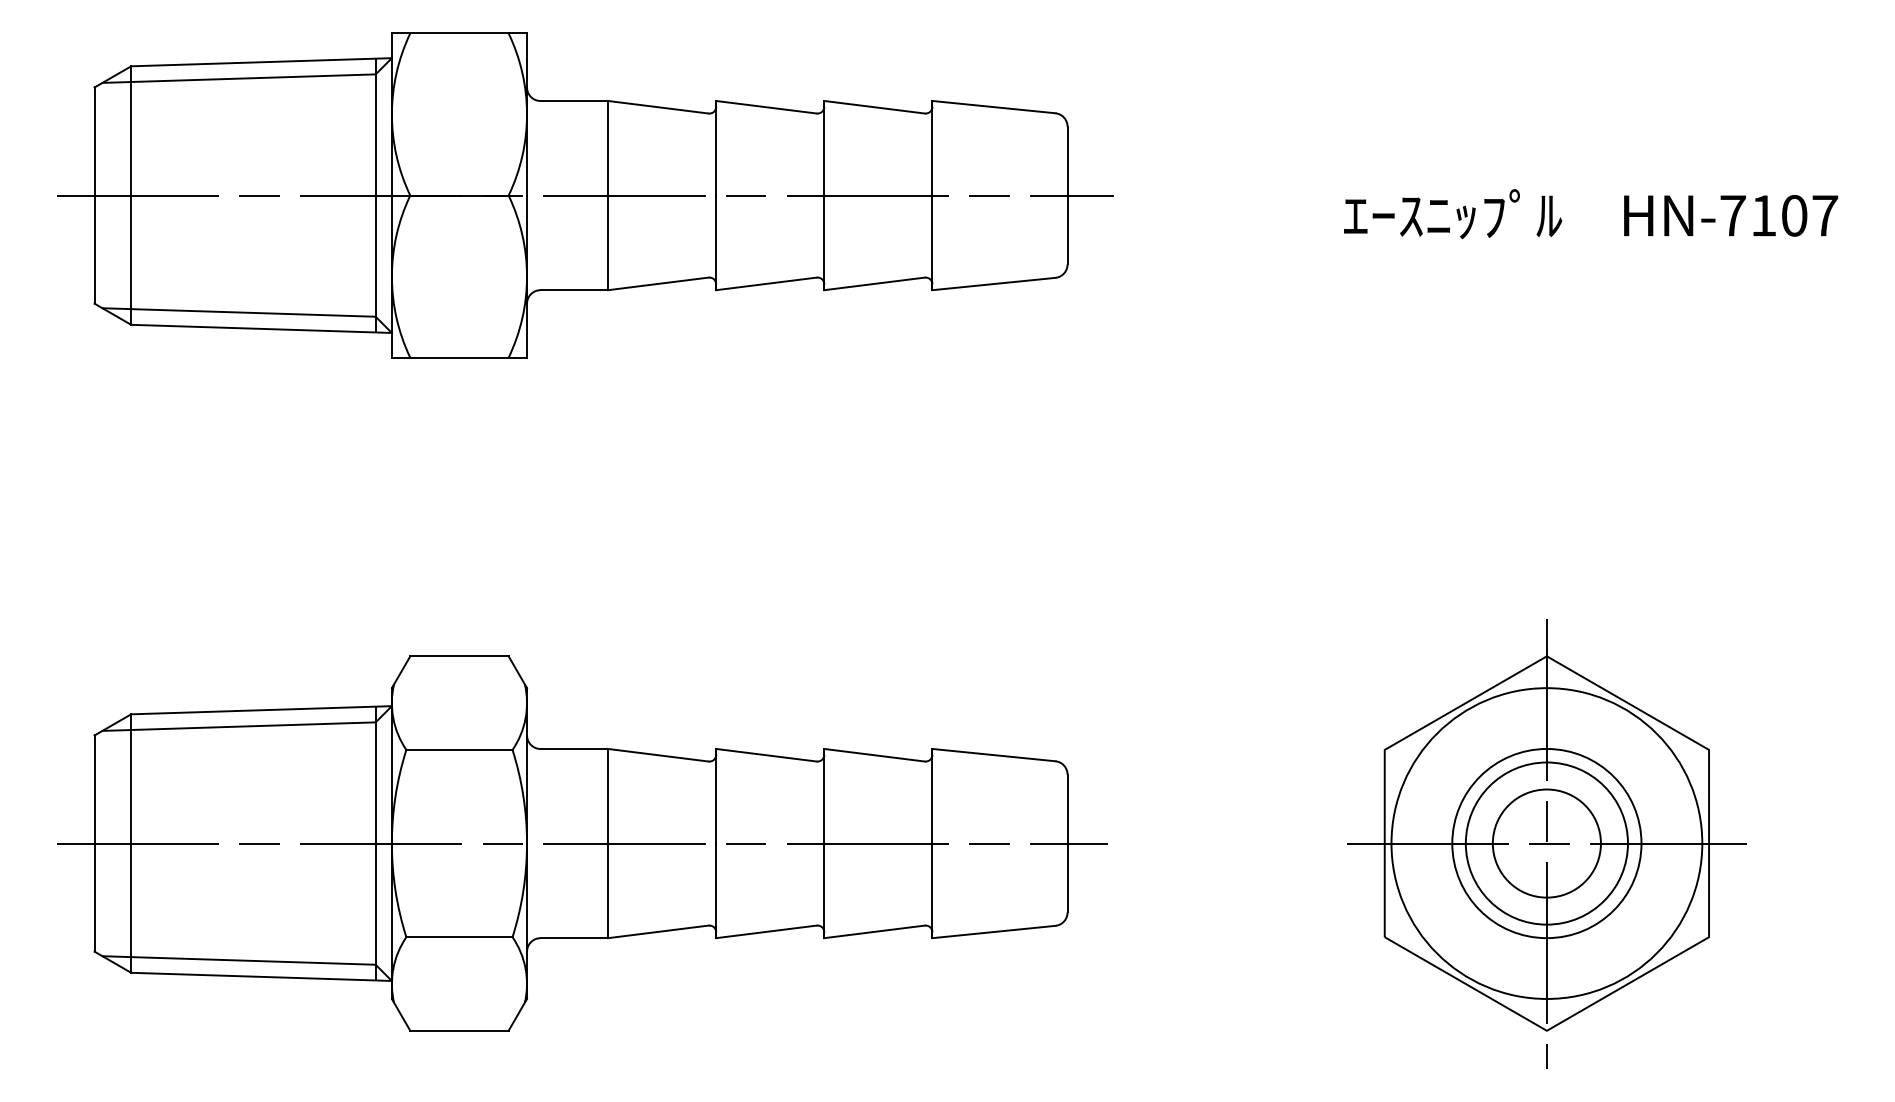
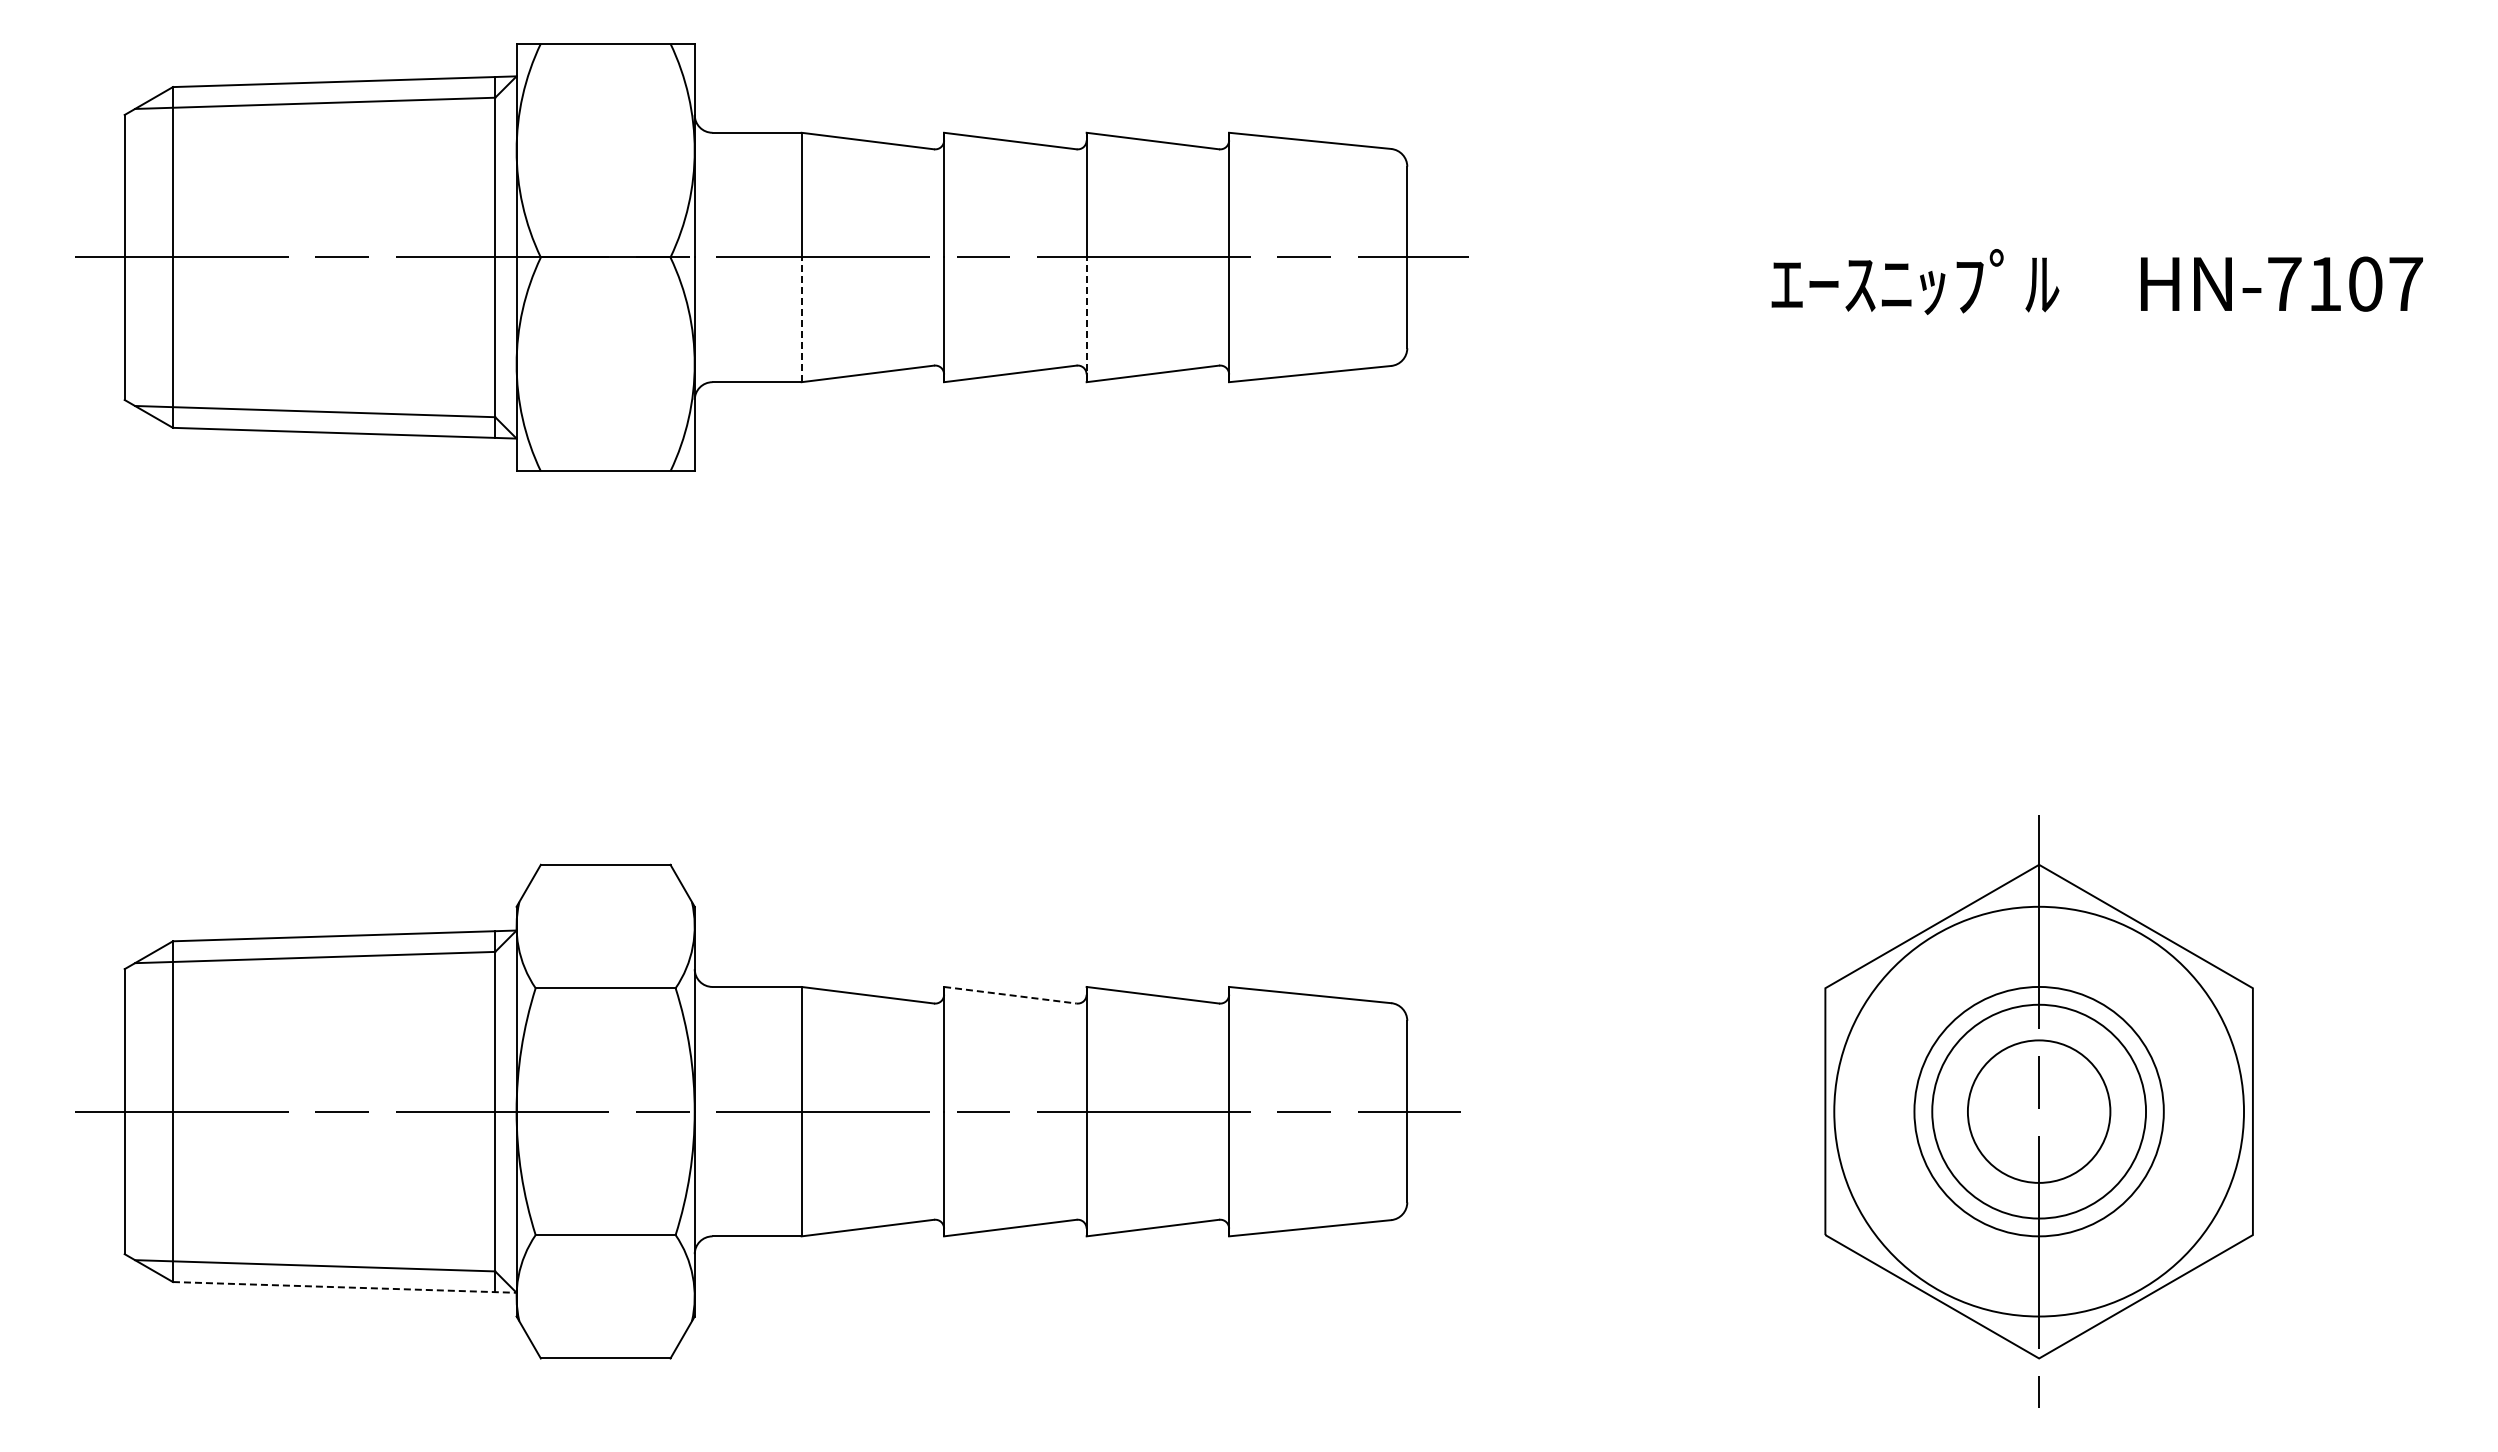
line: (608, 242) -> (801, 319), solid -> dashed
line: (824, 242) -> (1086, 319), solid -> dashed
line: (766, 755) -> (1010, 995), solid -> dashed
line: (1546, 843) -> (2038, 1111), removed
line: (261, 976) -> (344, 1287), solid -> dashed

